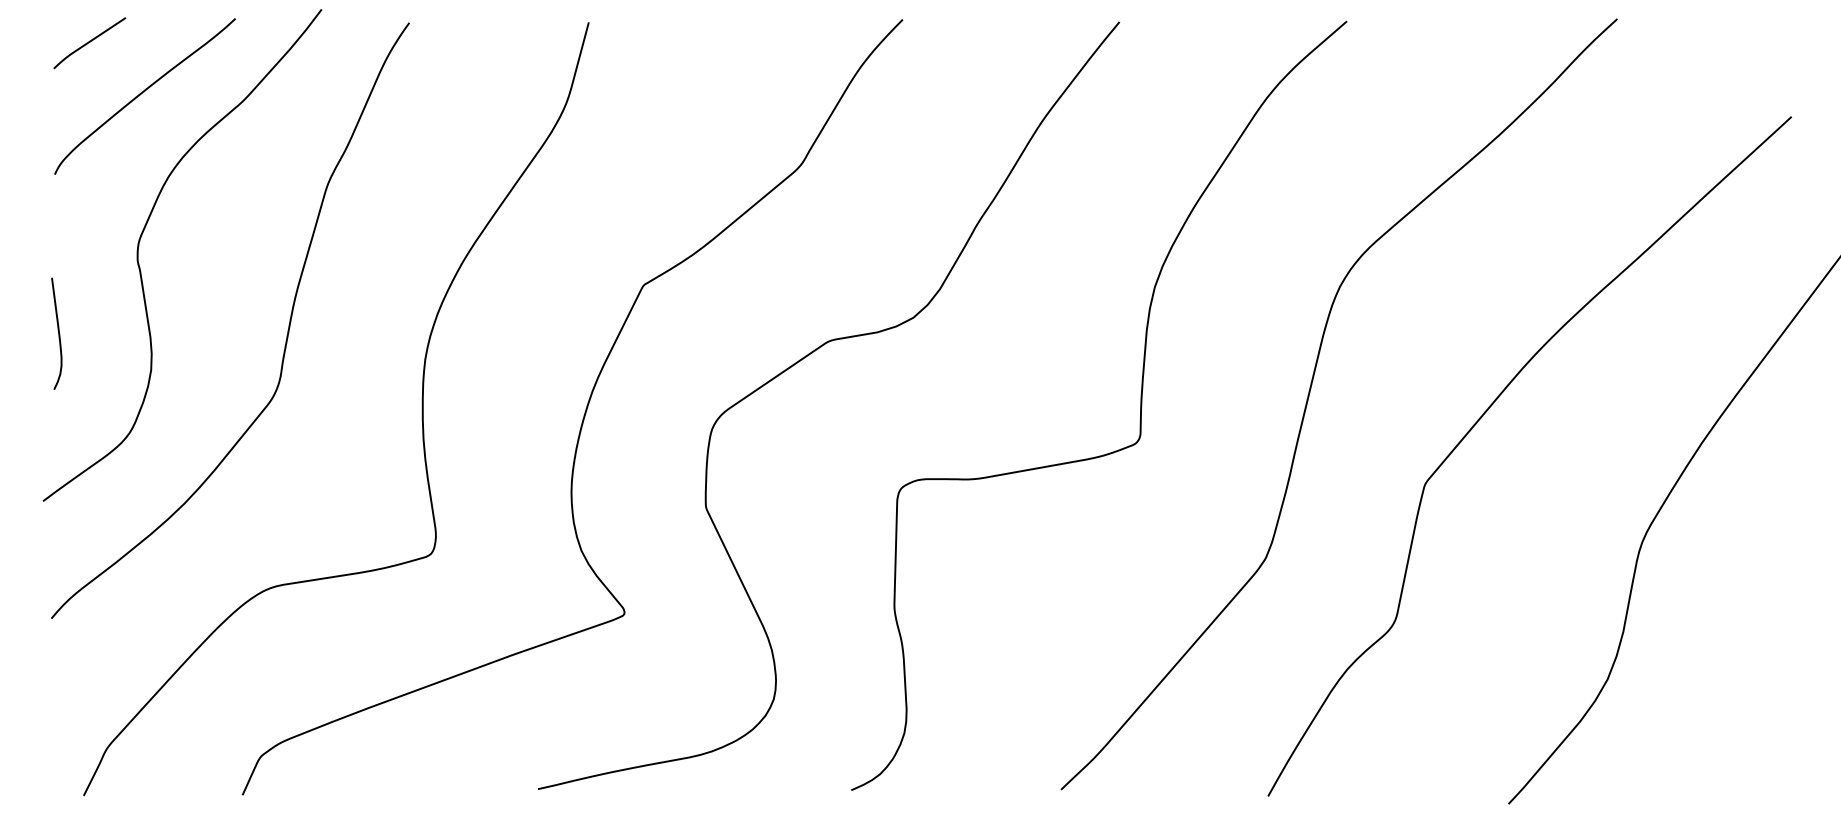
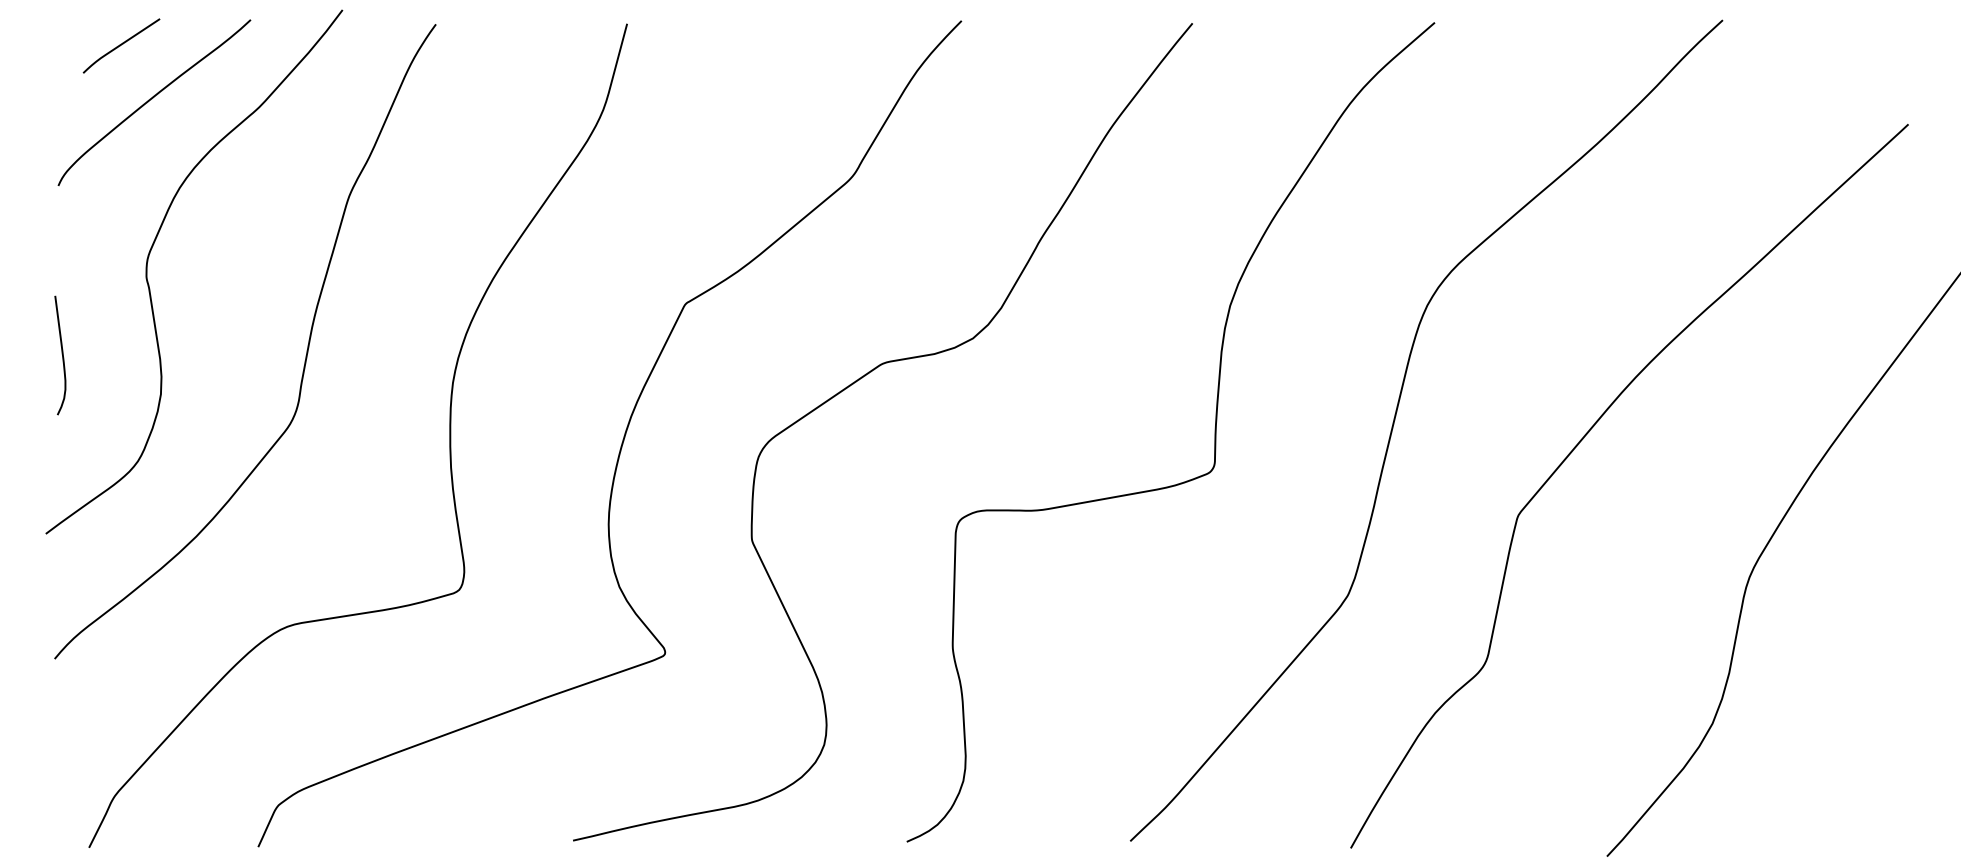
curve: (89, 42) -> (121, 45), moved

